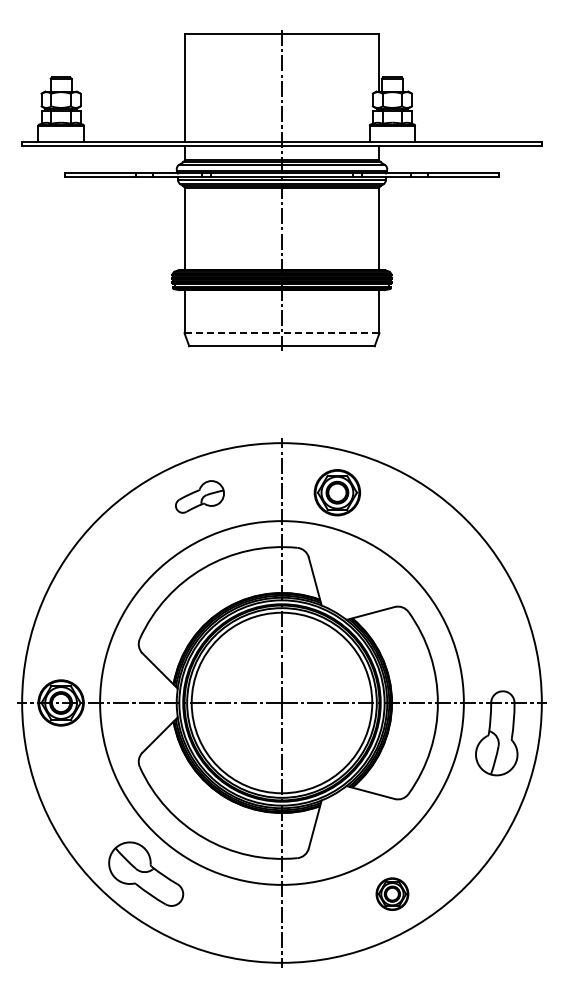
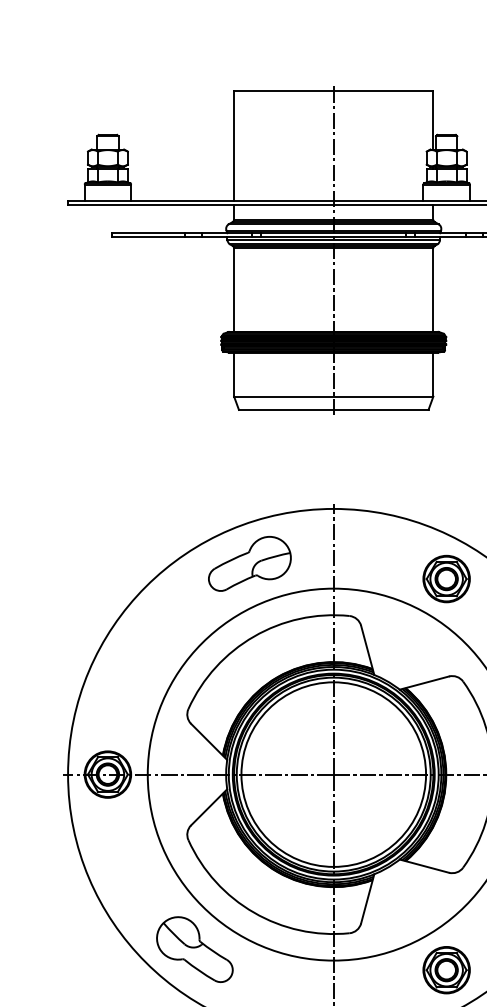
line: (282, 333) -> (334, 396), dashed -> solid
part: (337, 492) -> (446, 578), moved
part: (199, 496) -> (249, 563), size x1.67
part: (392, 893) -> (446, 969), size x1.43

